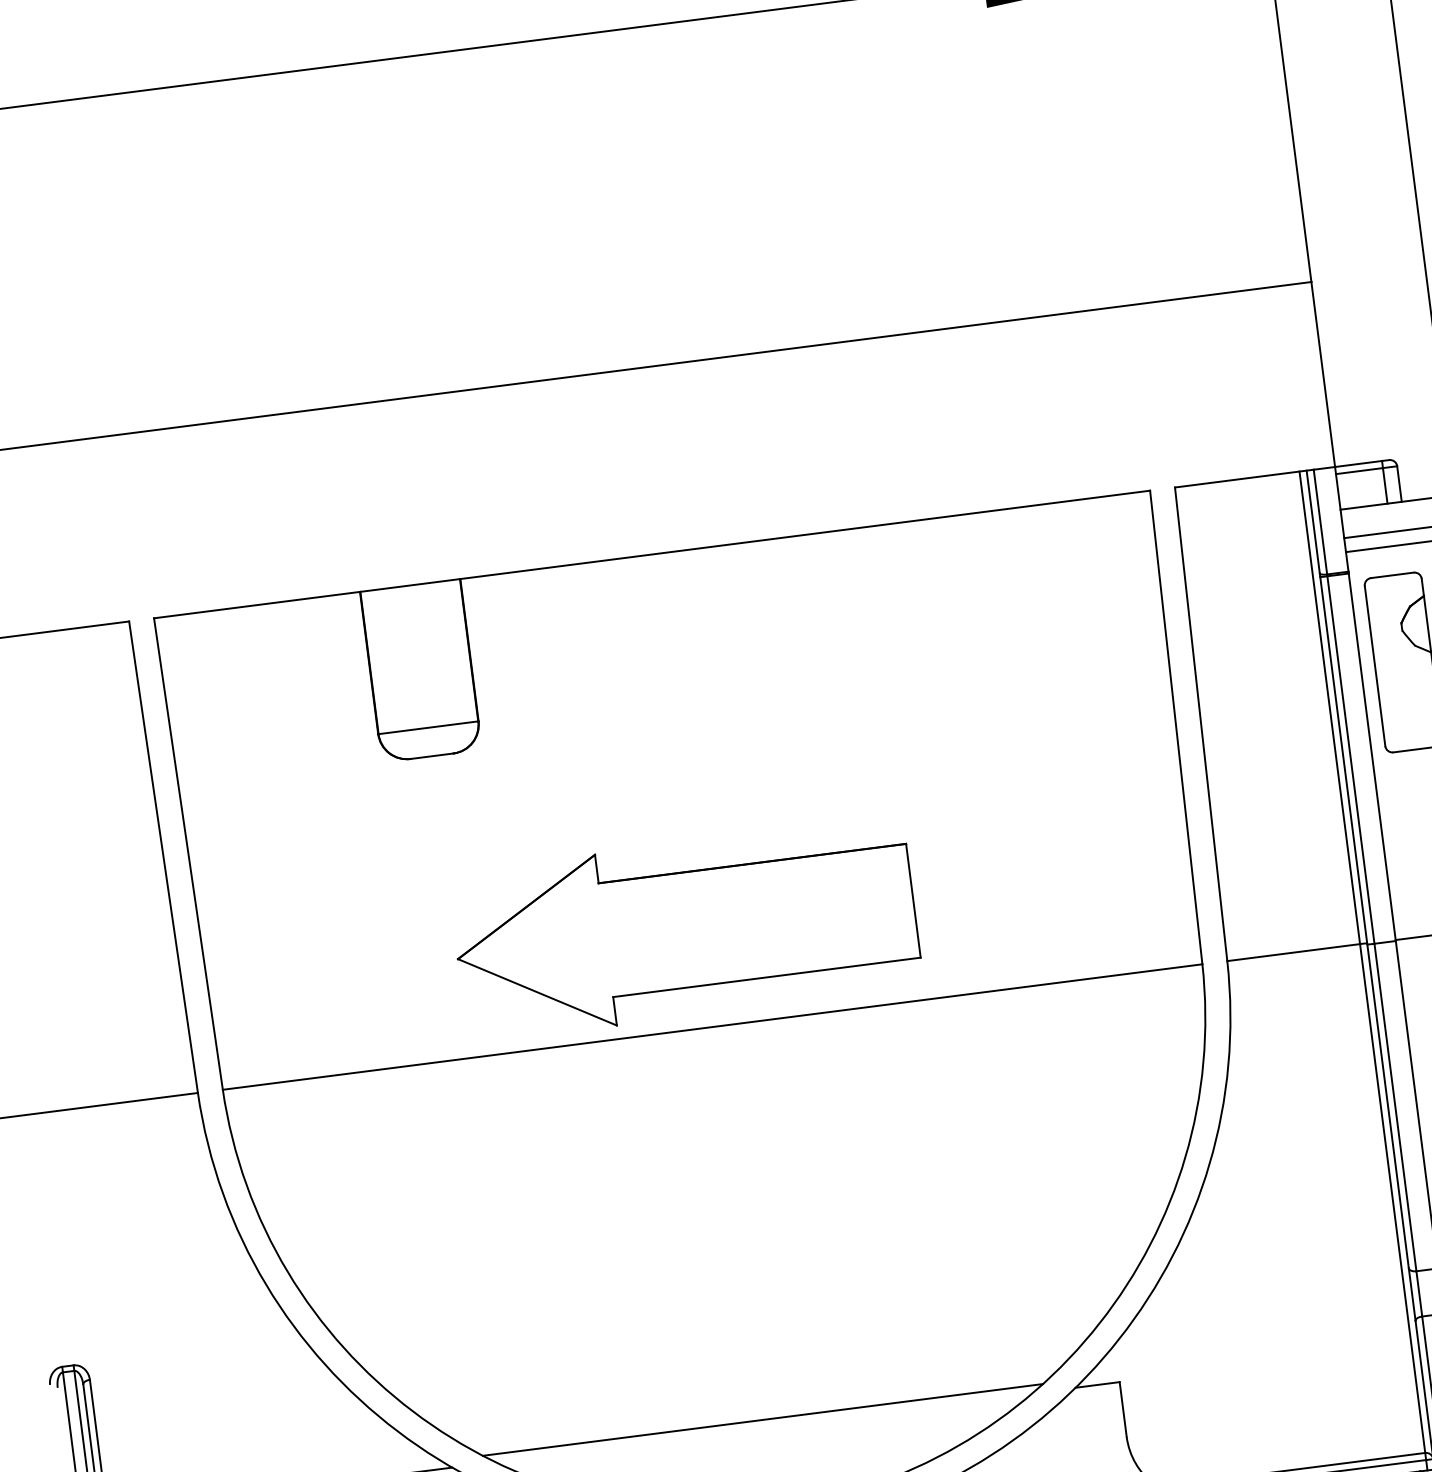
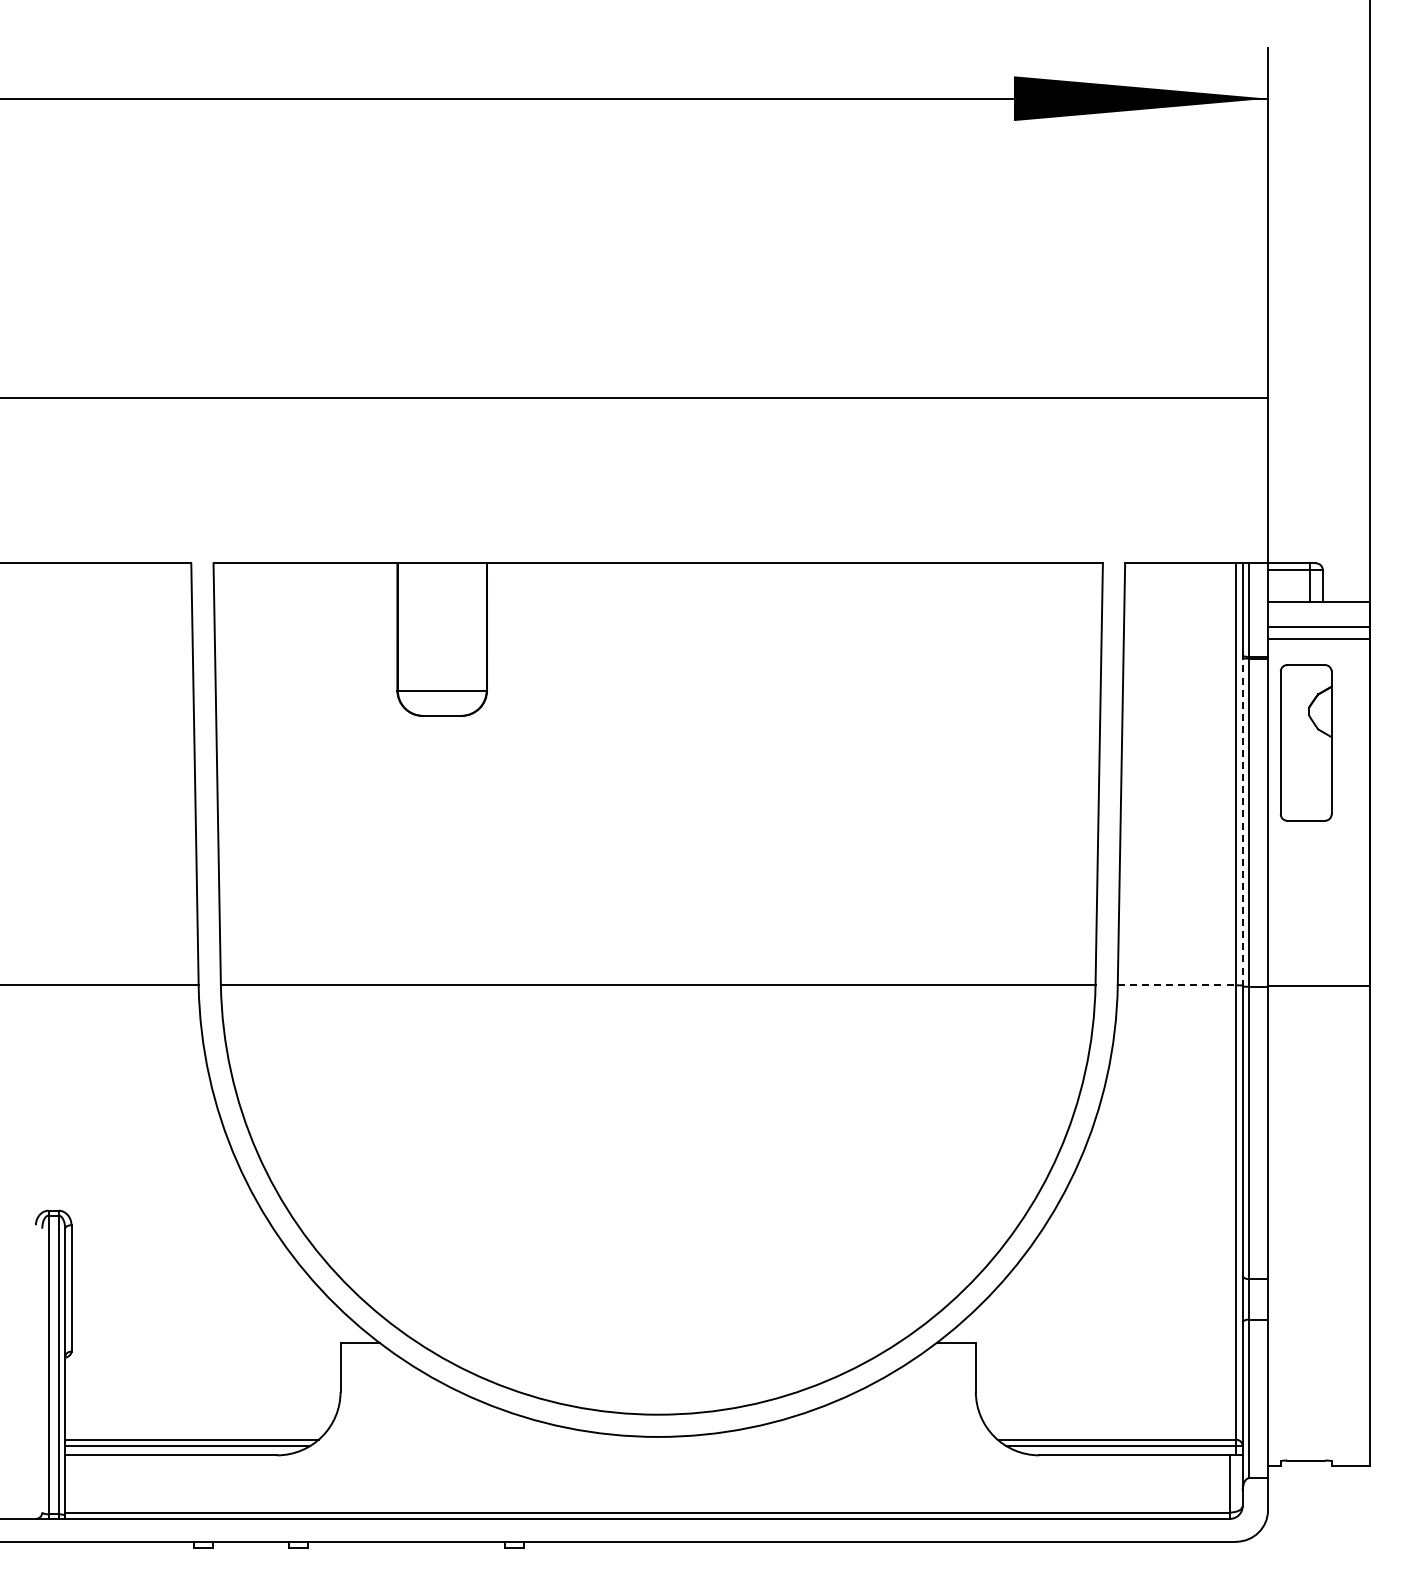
line: (1343, 760) -> (1242, 822), solid -> dashed
part: (685, 929) -> (645, 896), removed
line: (1294, 952) -> (1177, 985), solid -> dashed
line: (763, 1420) -> (658, 1336), removed

